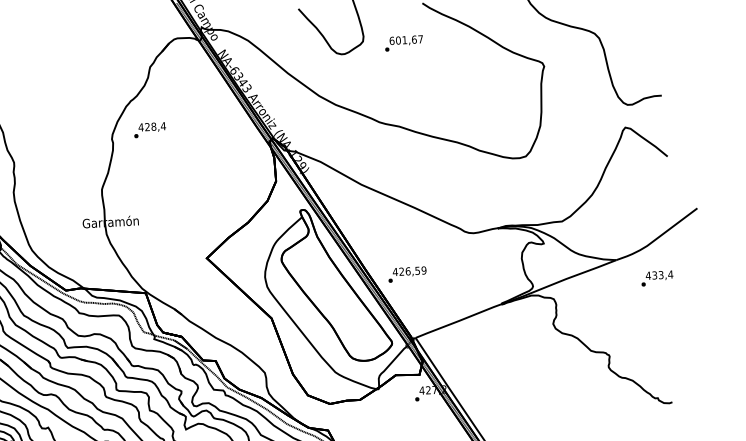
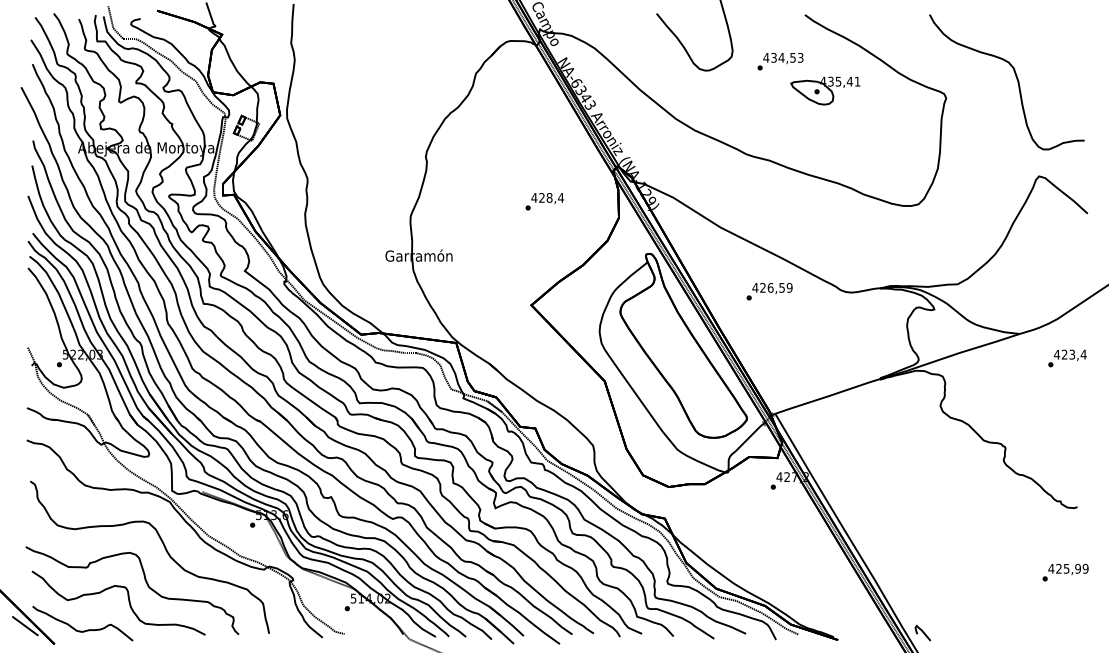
text: (406, 39) -> (783, 57), 601,67 -> 434,53
part: (442, 65) -> (825, 90), added
text: (149, 129) -> (544, 201), moved
text: (407, 274) -> (769, 291), moved
text: (654, 275) -> (1064, 354), 433,4 -> 423,4

